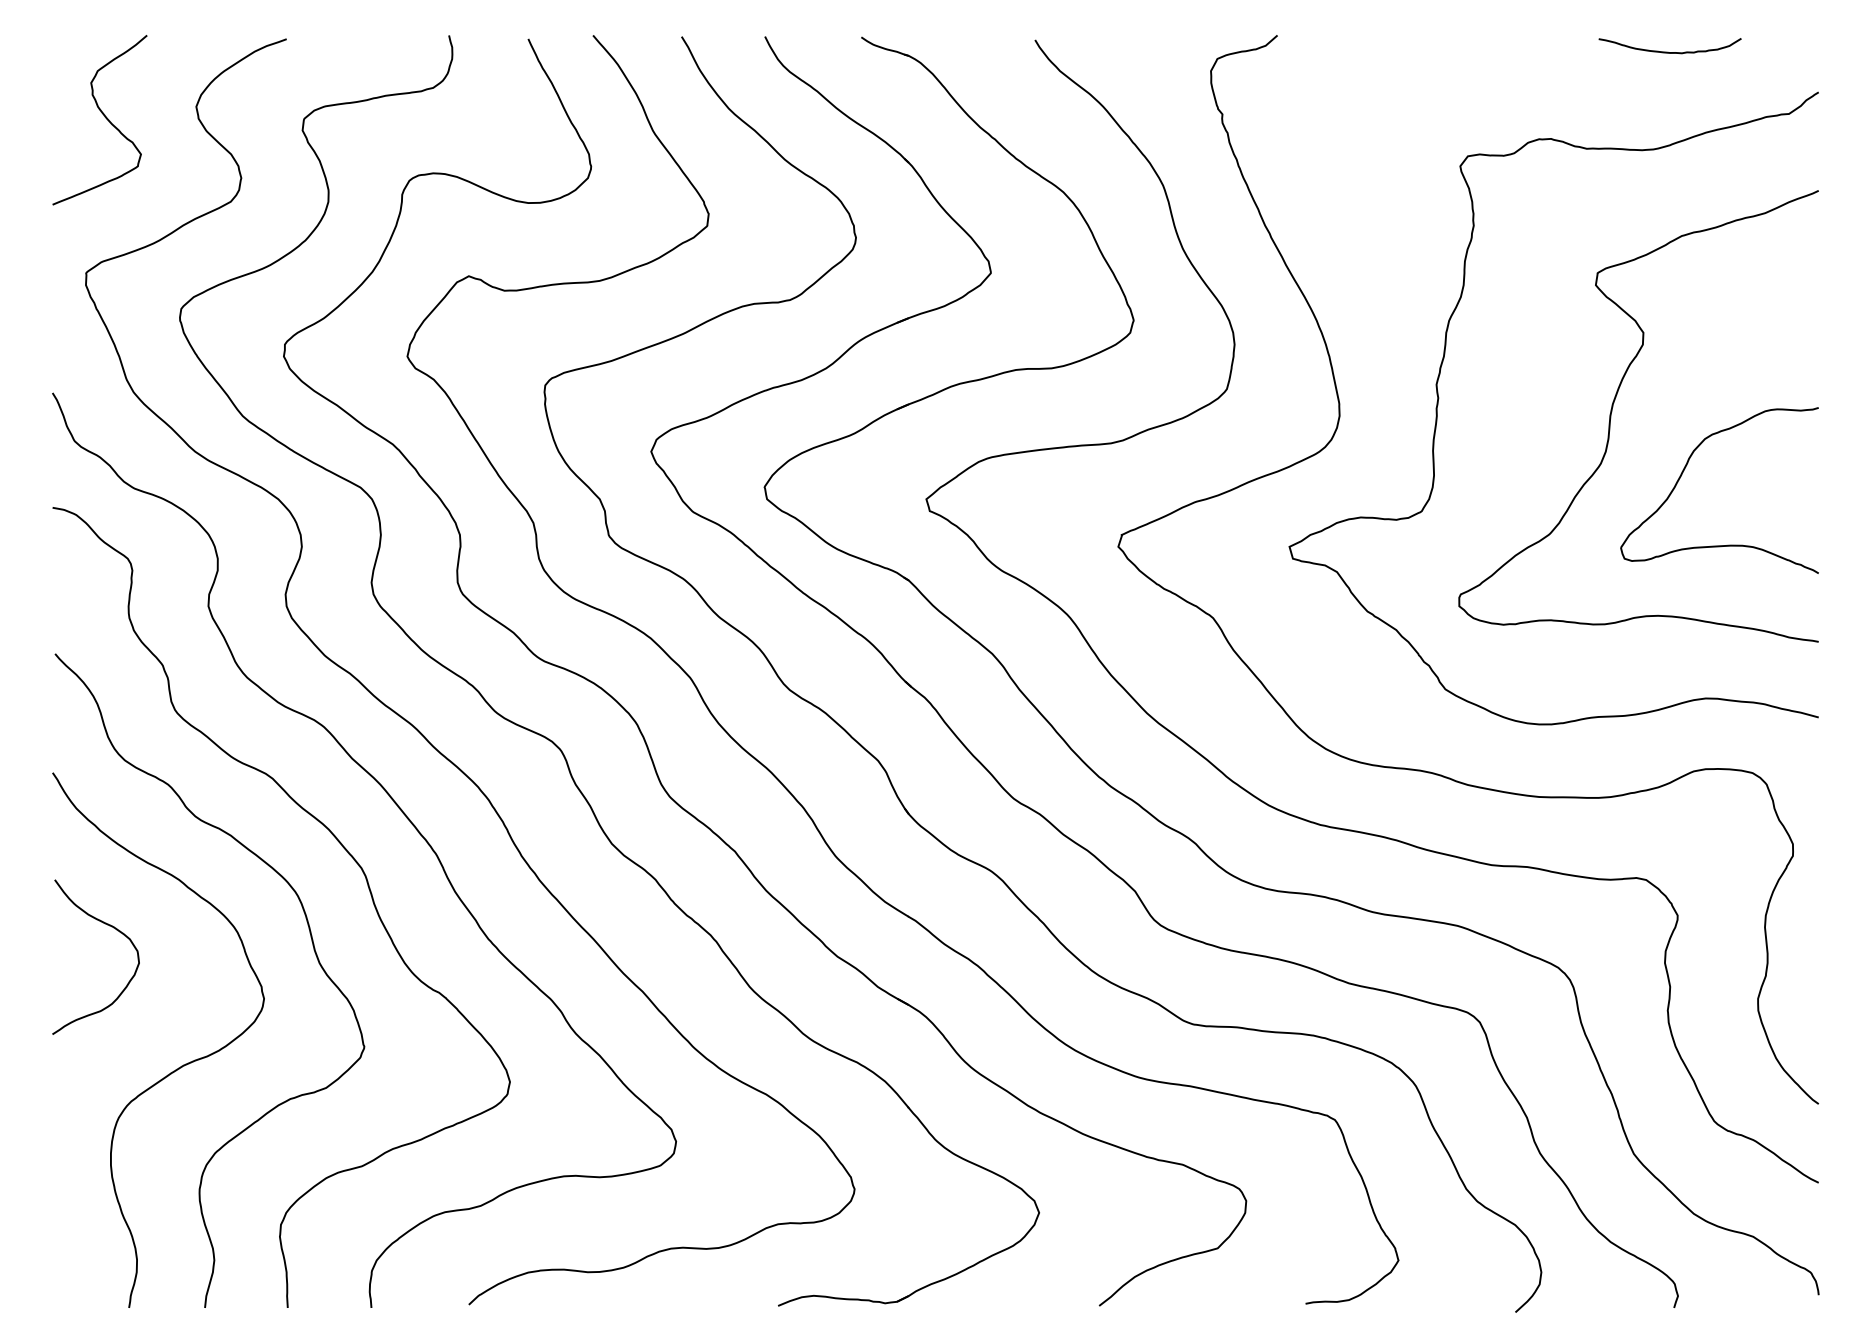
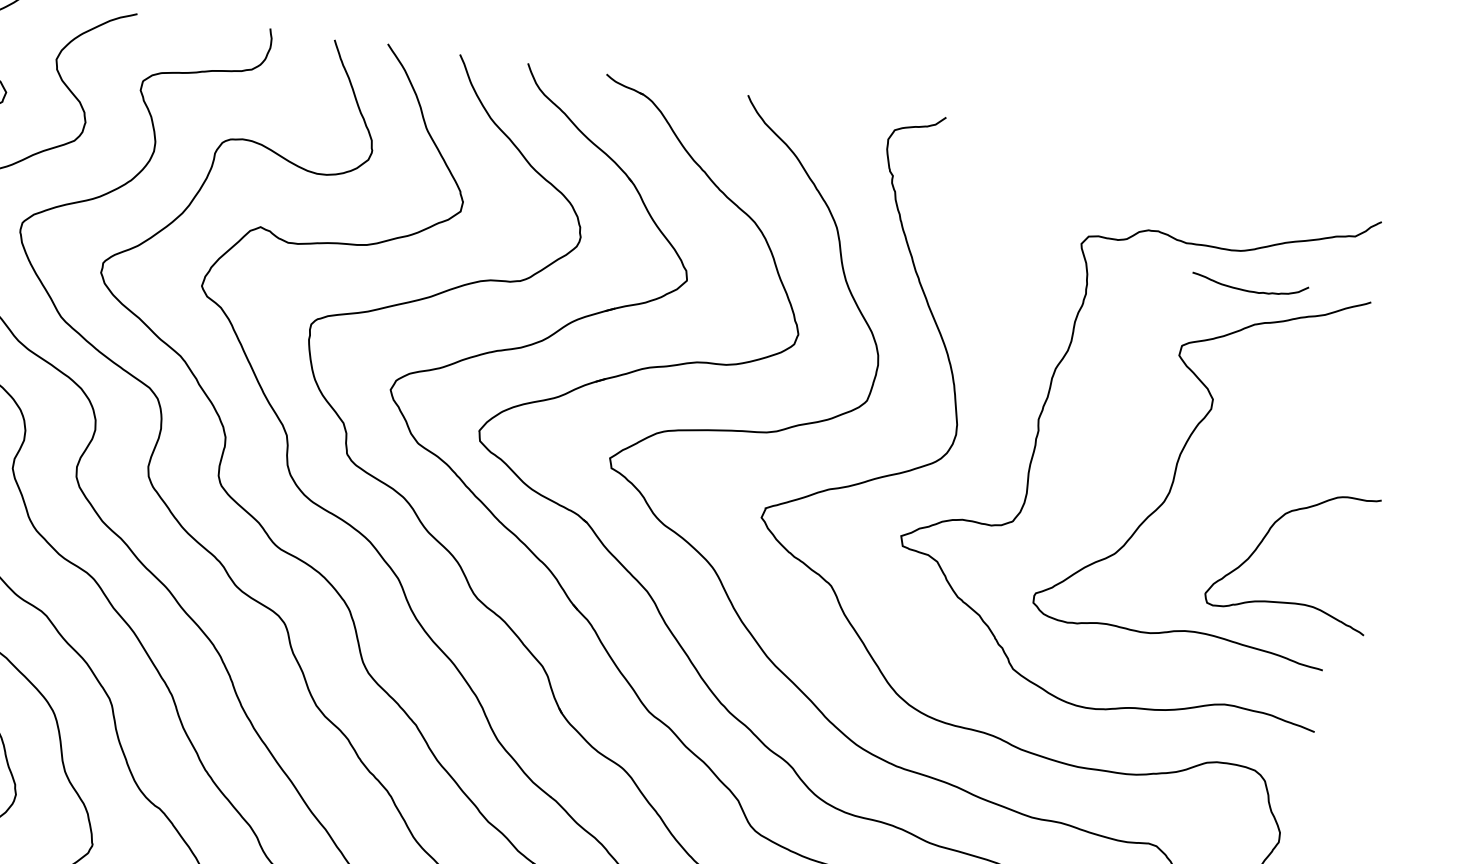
curve: (1668, 51) -> (1248, 290), moved
curve: (1686, 467) -> (1267, 535), moved

